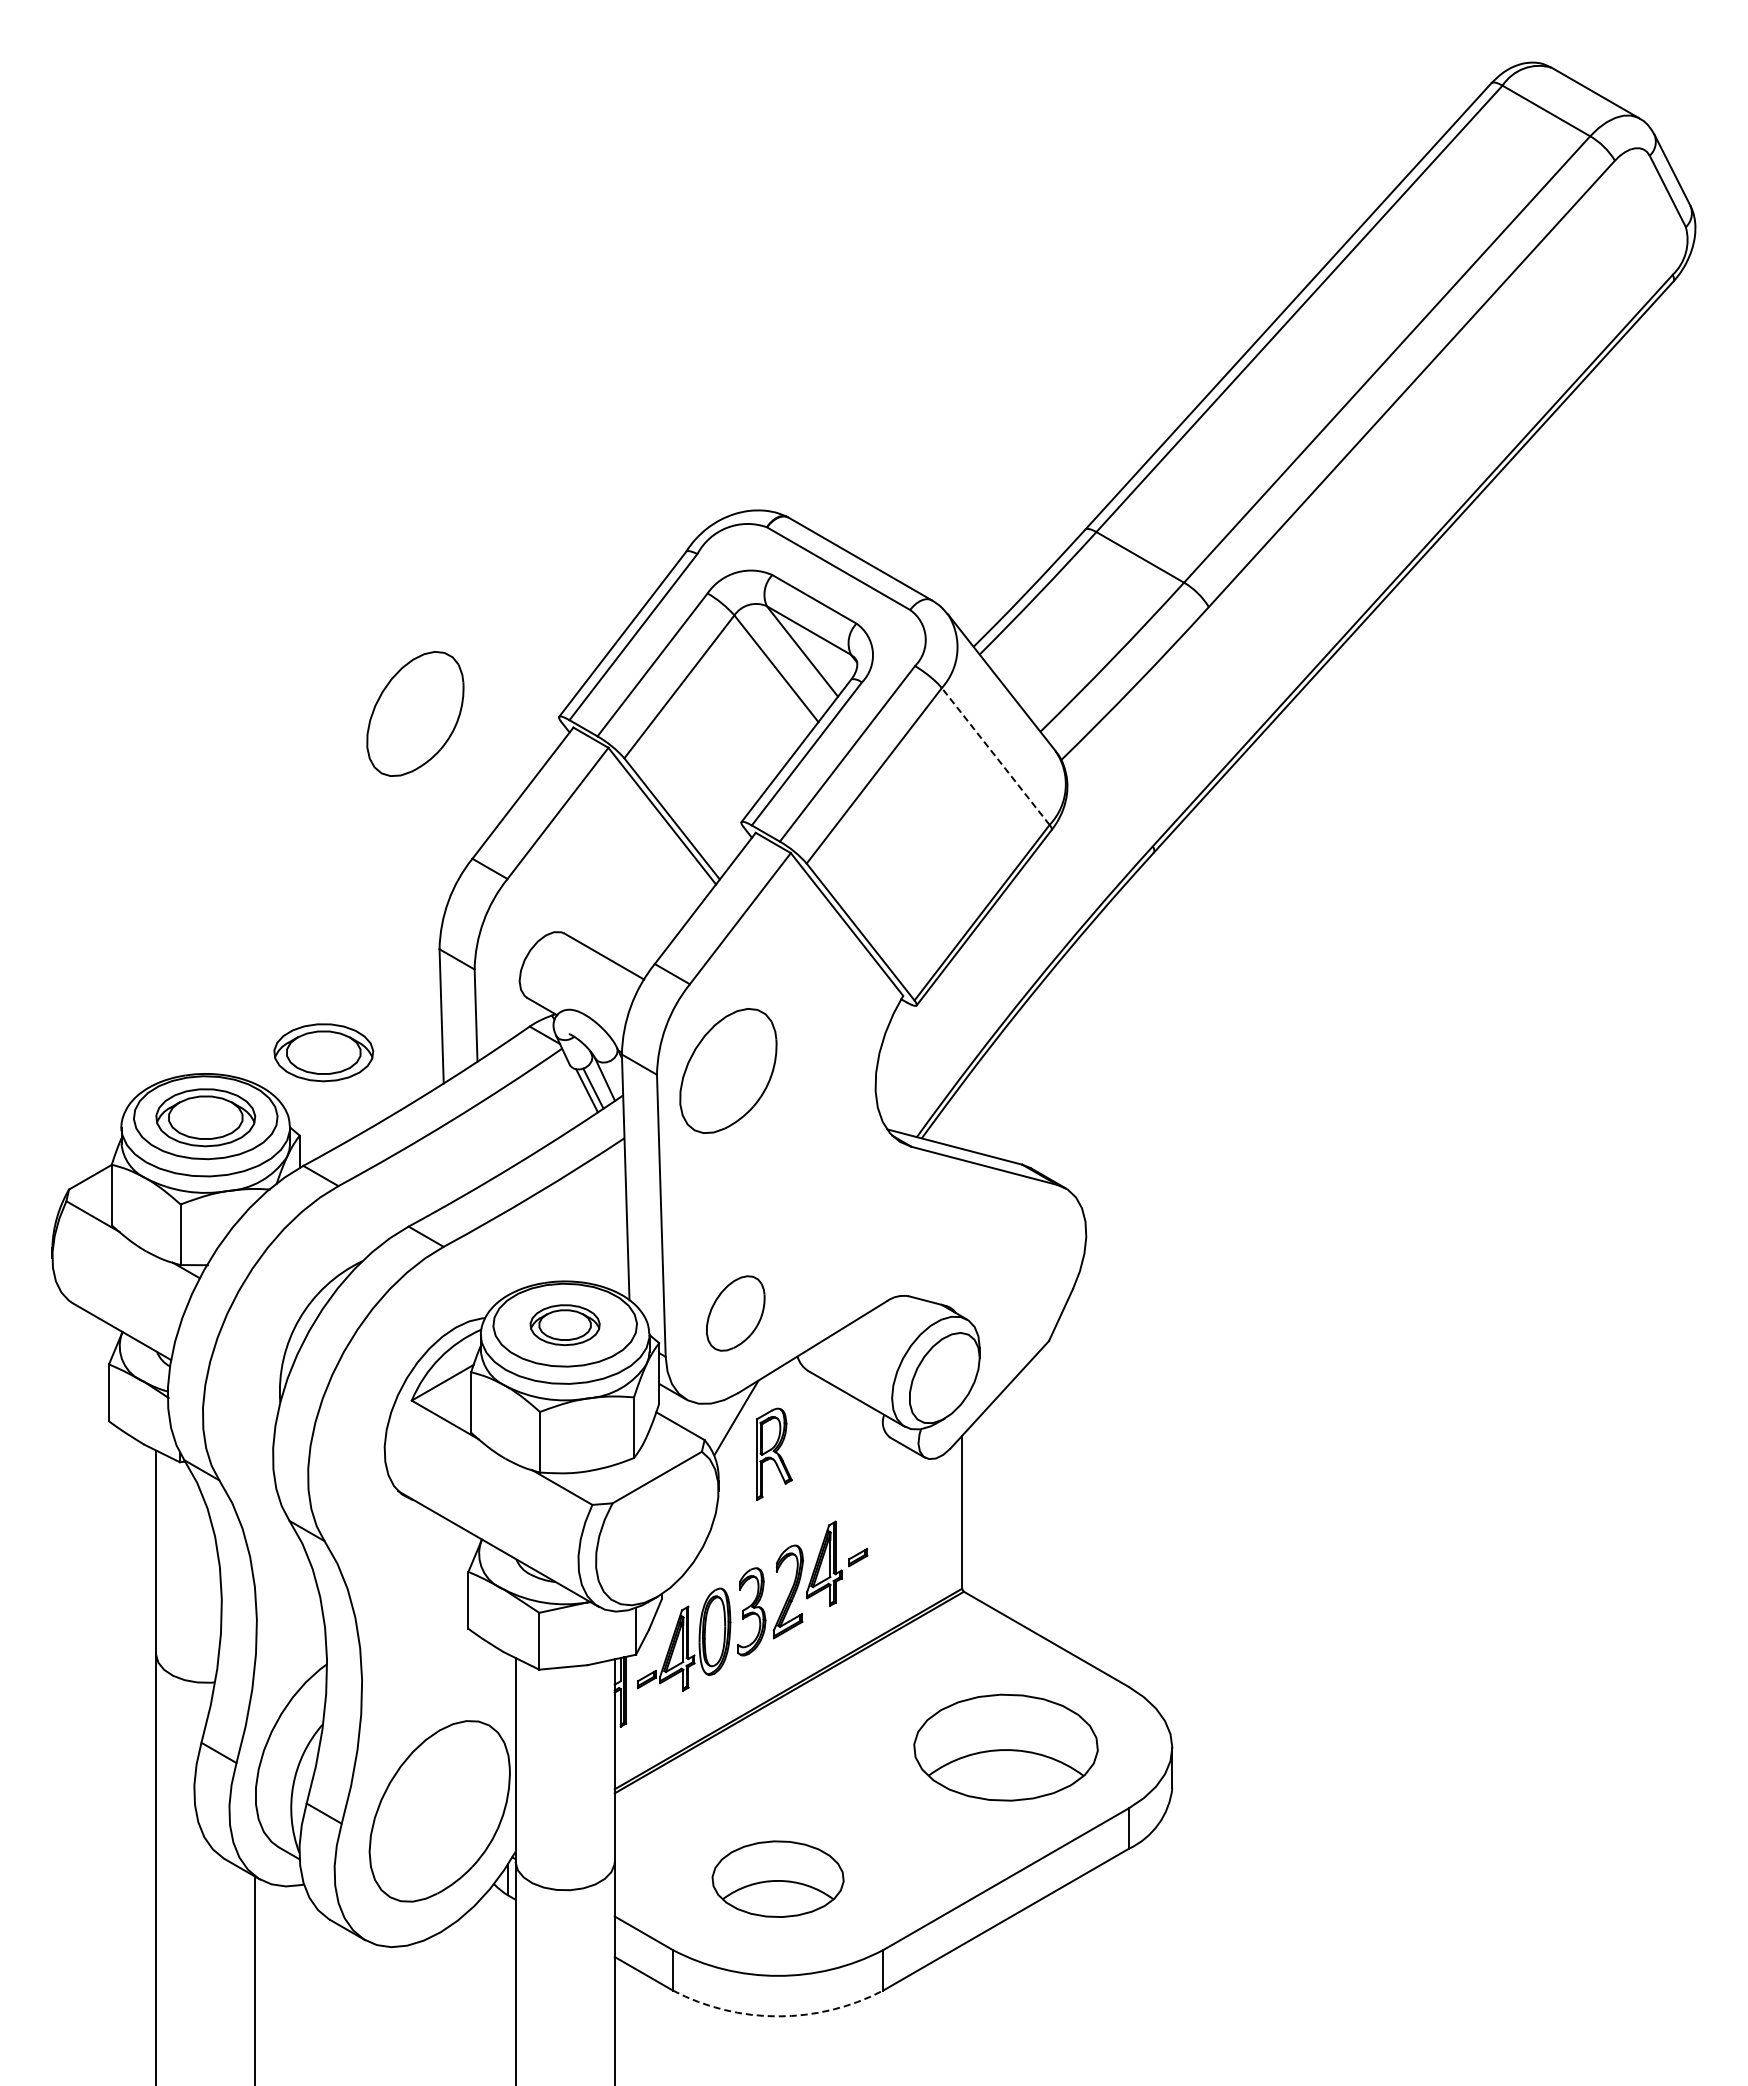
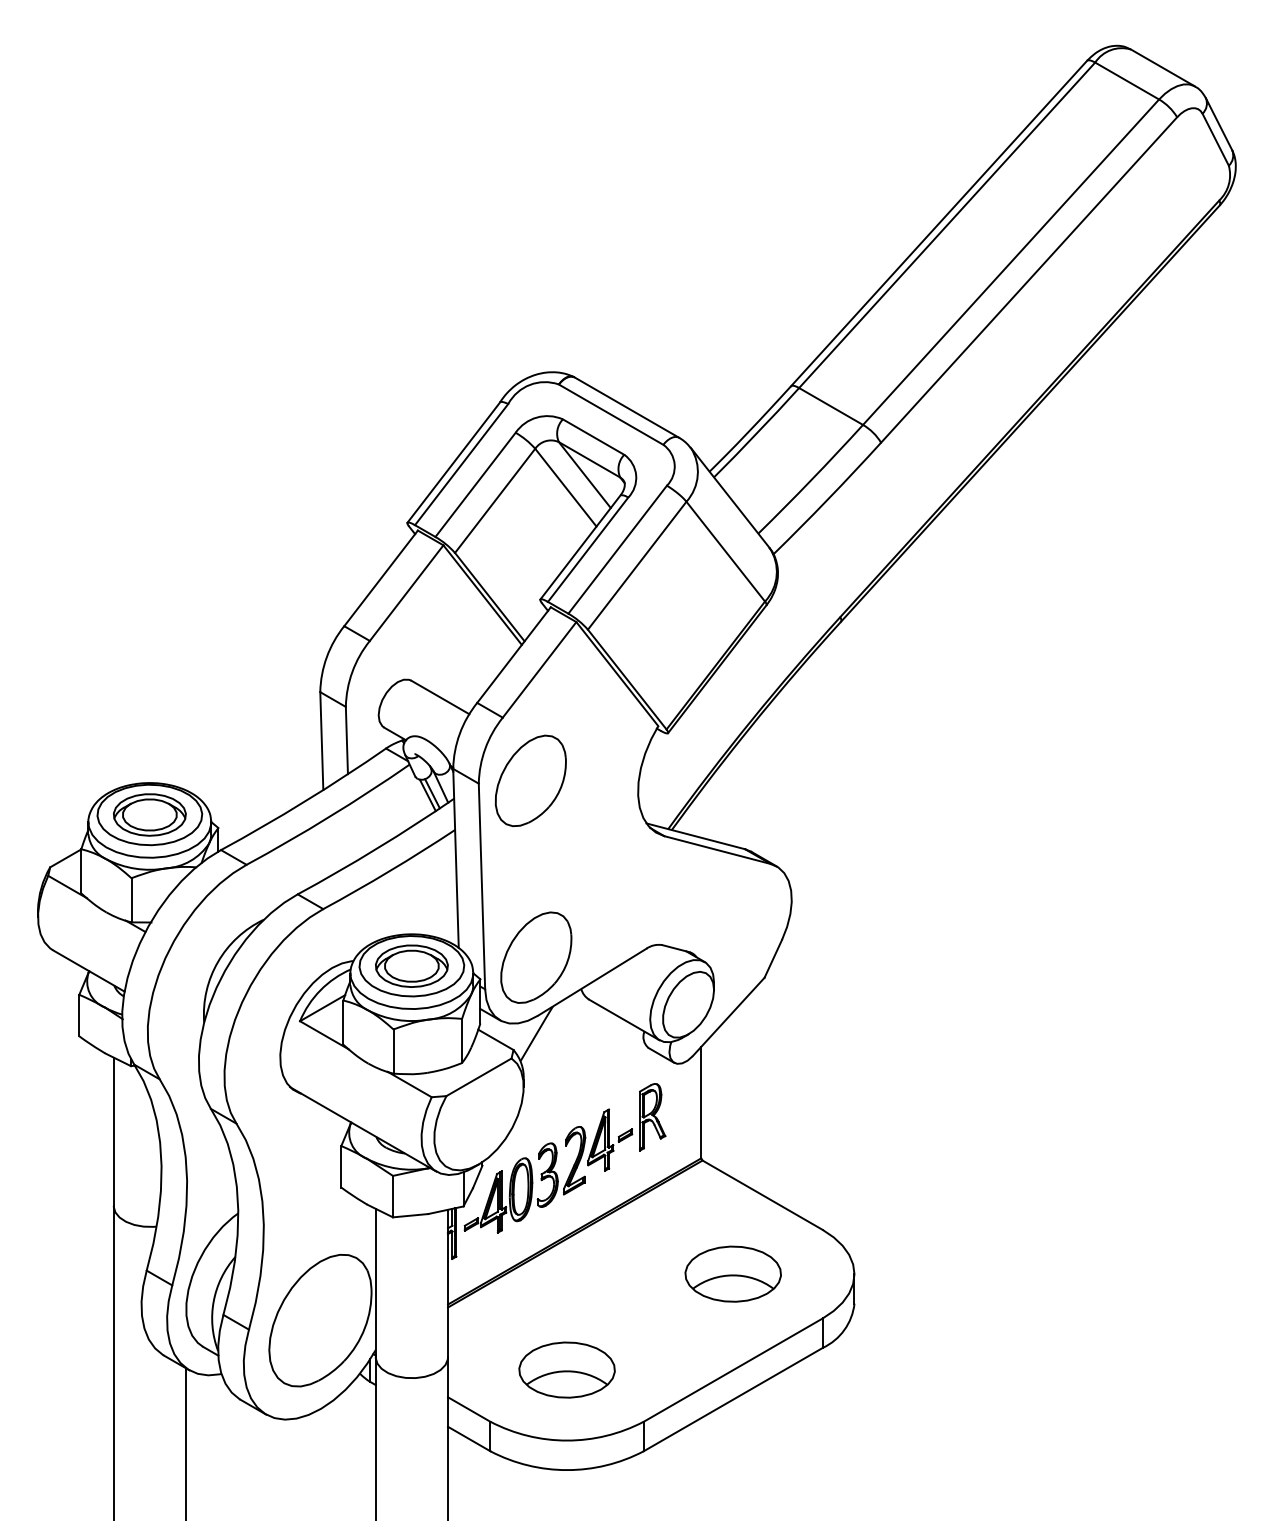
part: (415, 713) -> (302, 520), removed
line: (995, 756) -> (725, 551), dashed -> solid
part: (323, 1052) -> (235, 767), removed
part: (735, 1313) -> (536, 957), size x1.67
part: (564, 1324) -> (411, 965), size x1.43
part: (774, 1453) -> (652, 1116), moved
part: (1005, 1747) -> (732, 1274), size x0.71
arc: (778, 2016) -> (567, 1470), dashed -> solid

